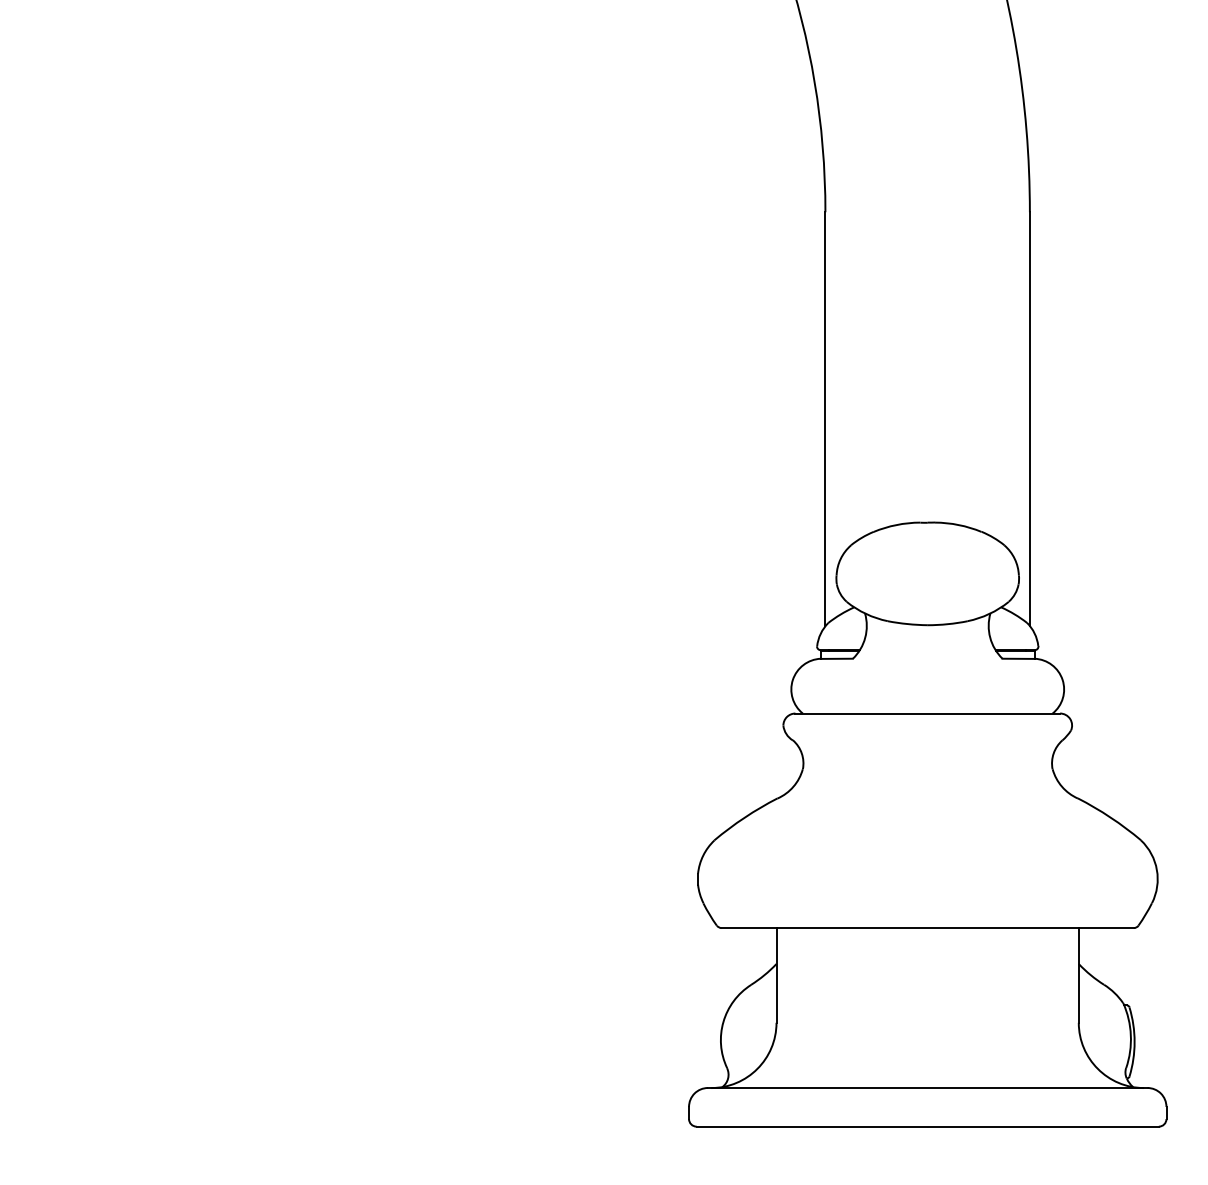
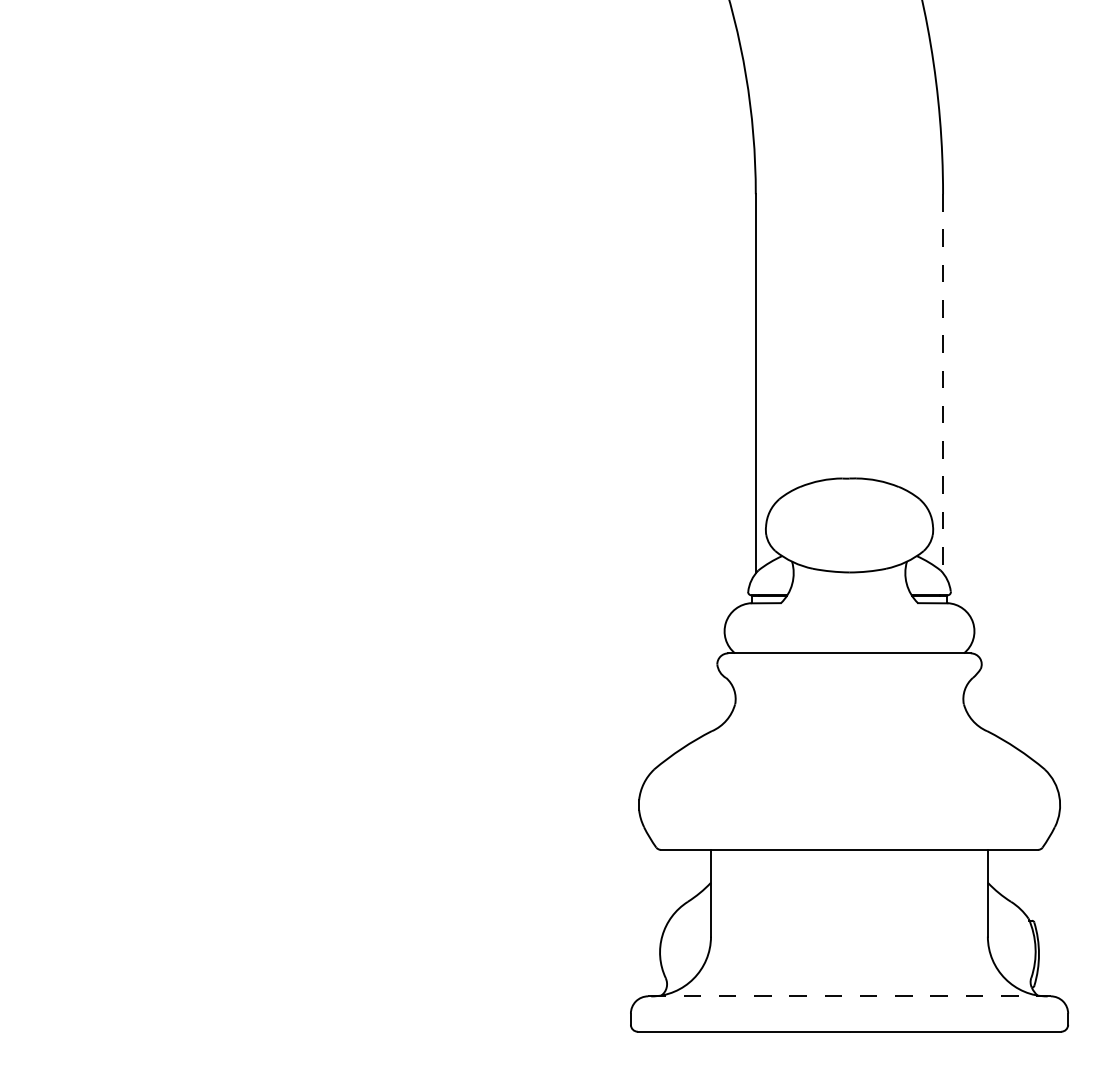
line: (1030, 419) -> (943, 384), solid -> dashed
line: (928, 1088) -> (850, 996), solid -> dashed

